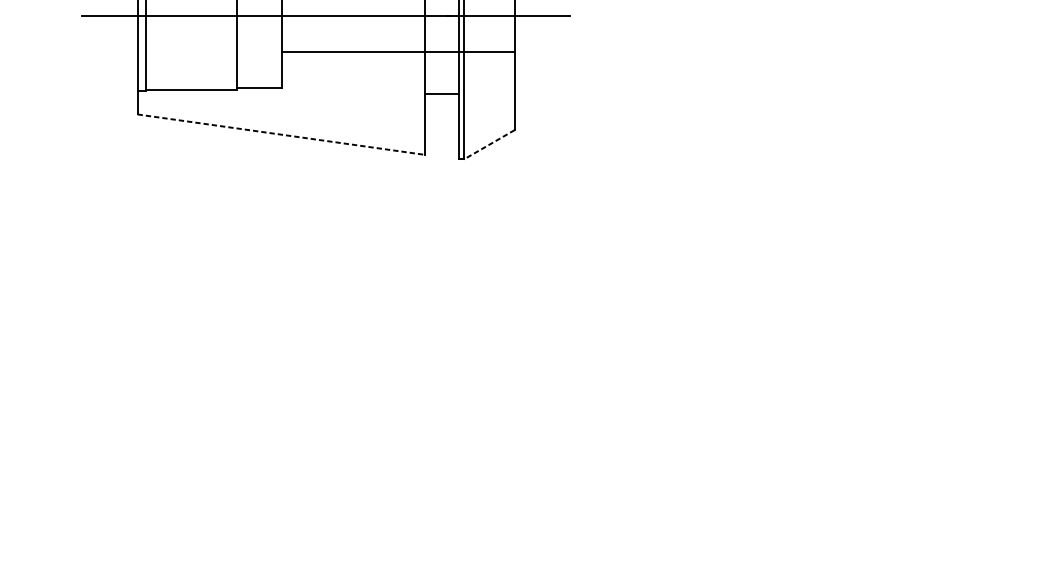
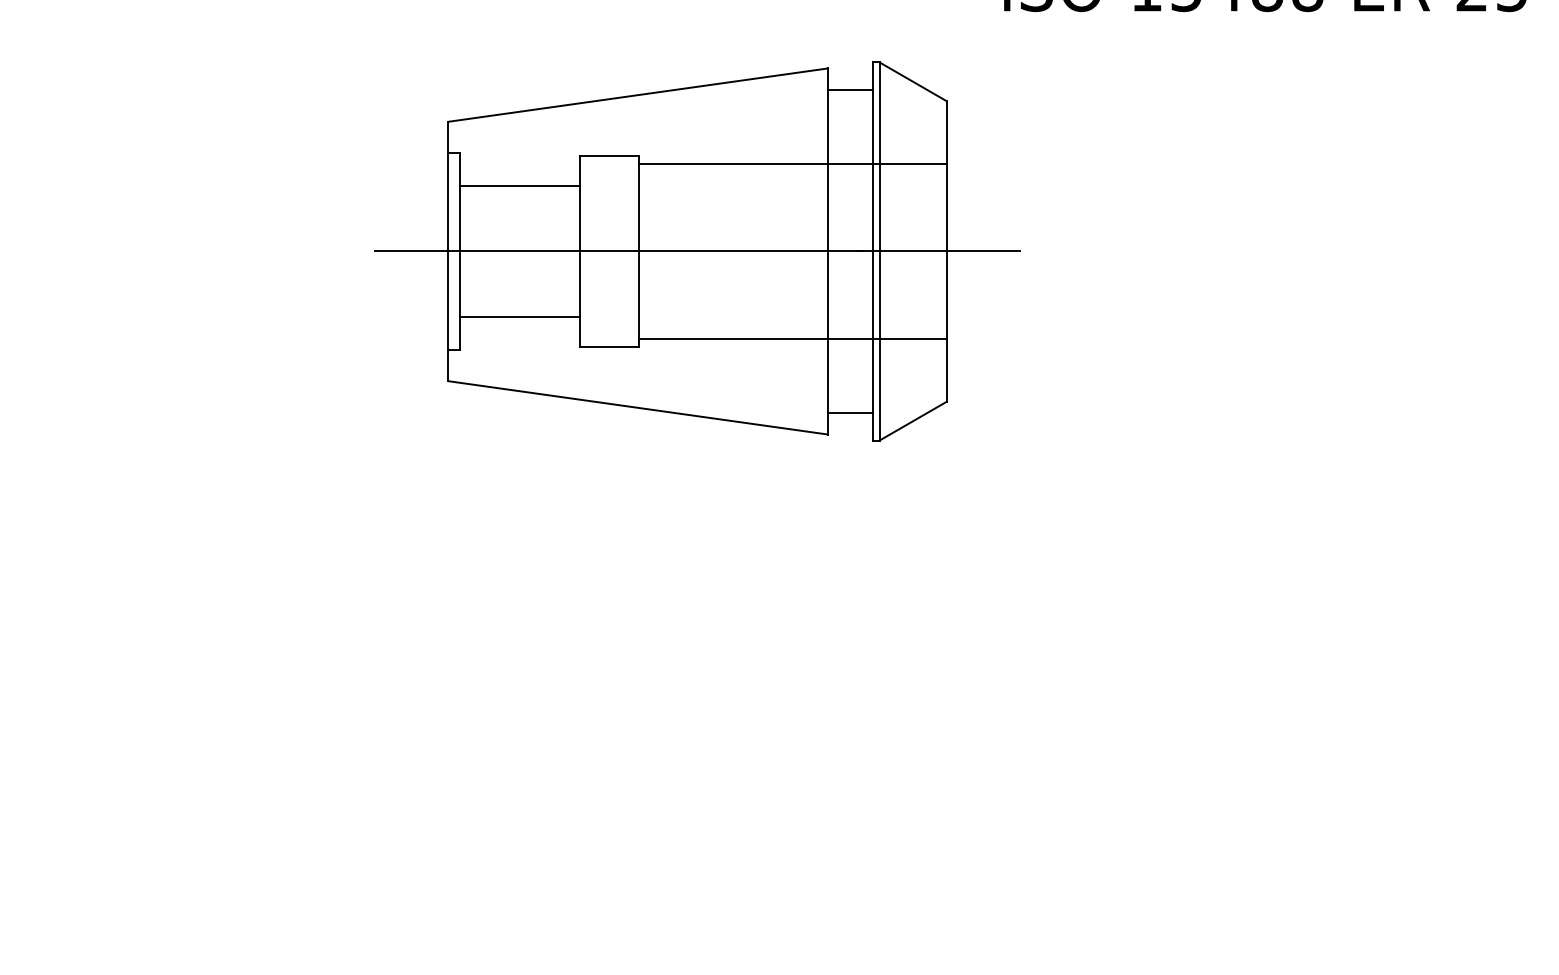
line: (398, 51) -> (792, 339), moved
line: (192, 90) -> (520, 317), moved
line: (441, 94) -> (850, 412), moved
line: (281, 134) -> (638, 407), dashed -> solid
line: (489, 144) -> (913, 421), dashed -> solid

